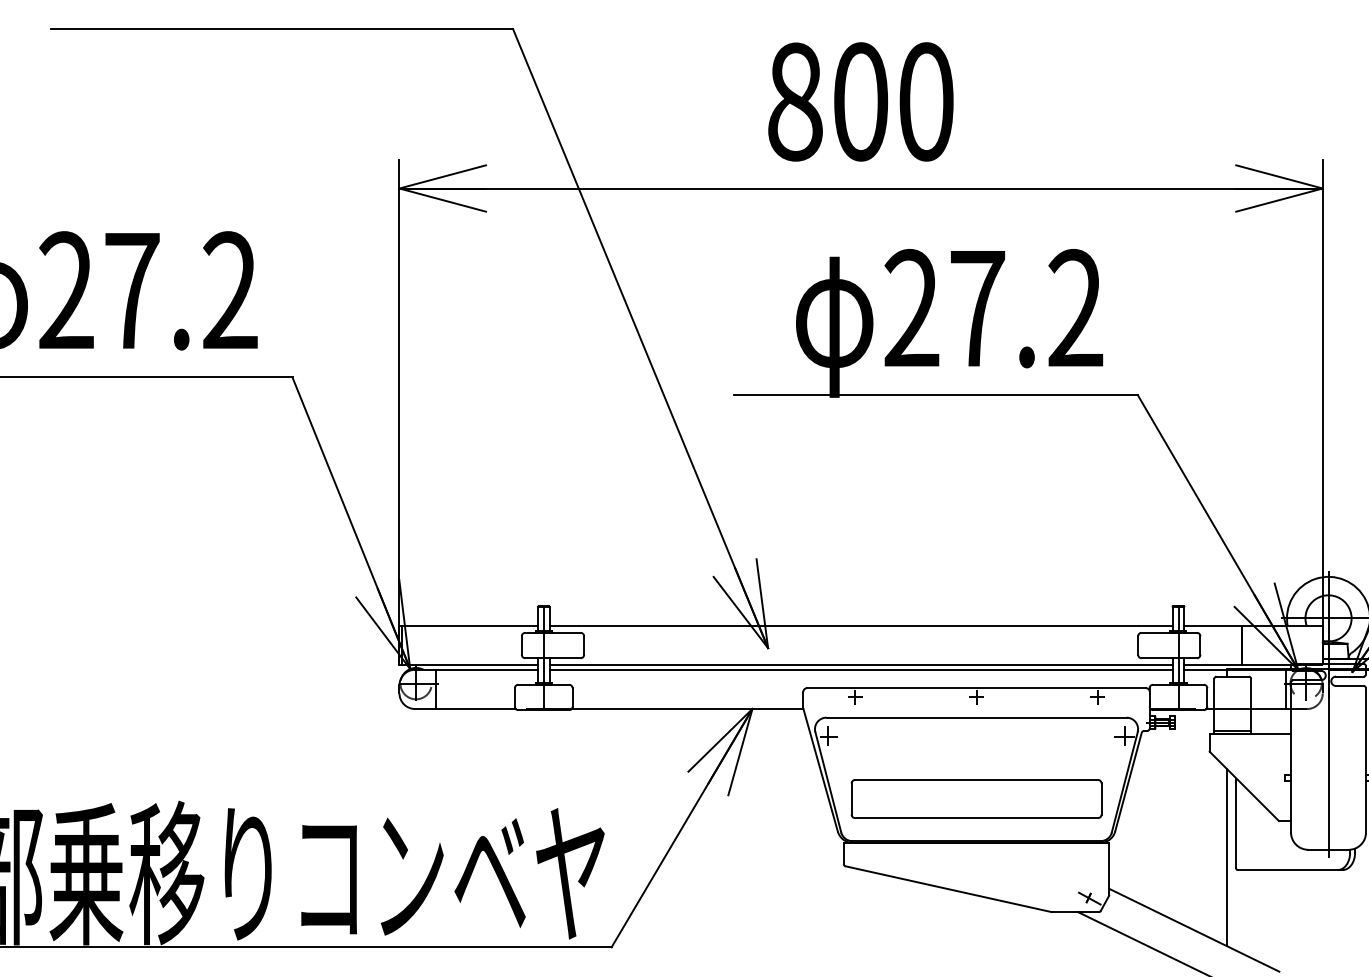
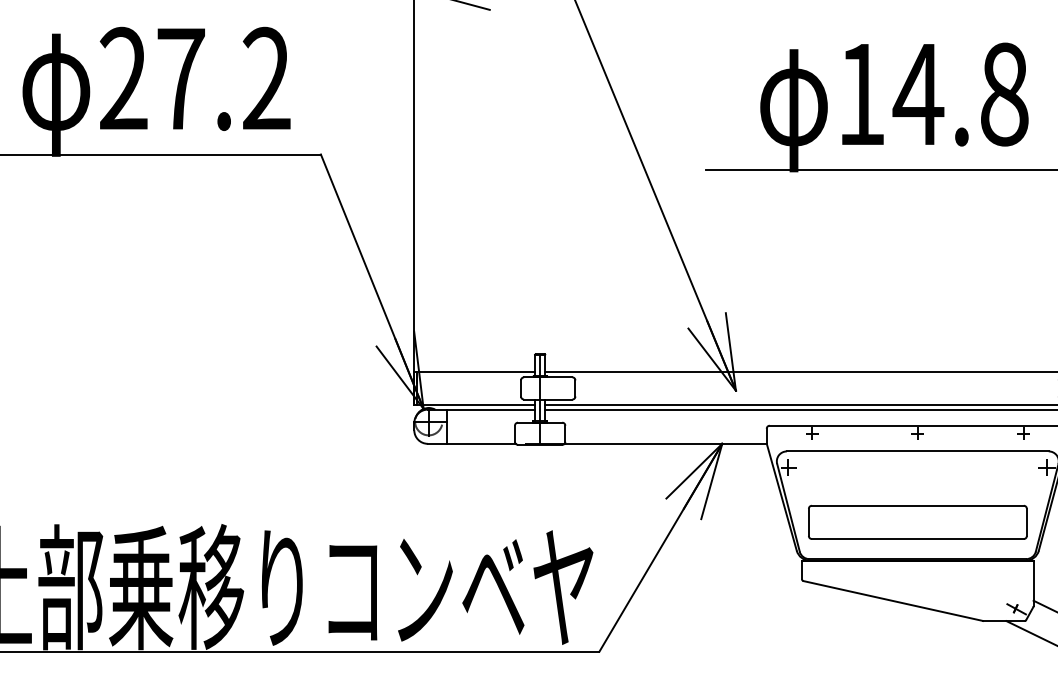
text: (993, 308) -> (932, 94), 27.2 -> 14.8

